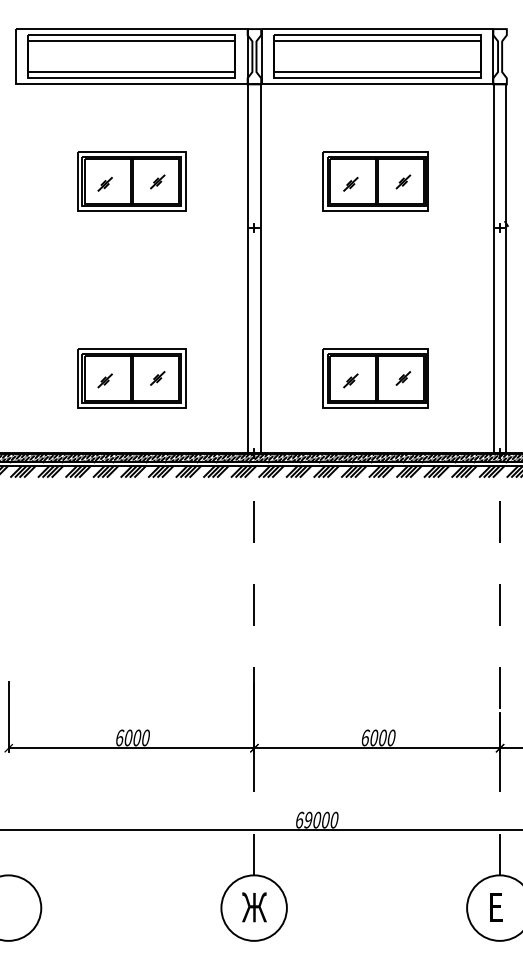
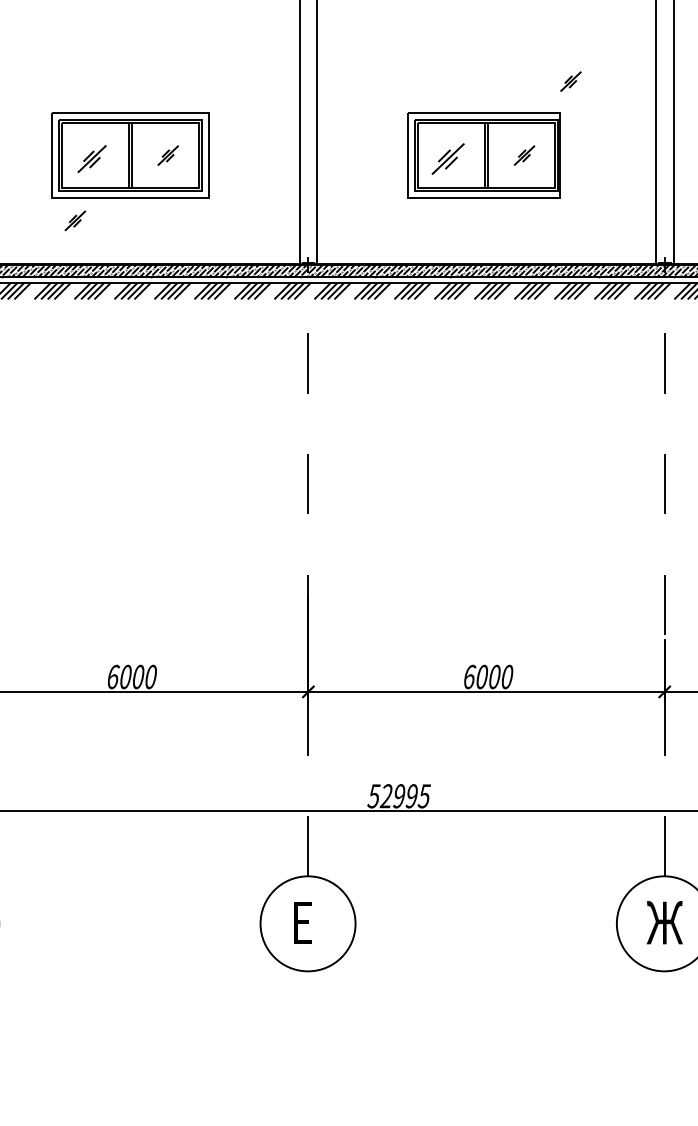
part: (435, 327) -> (571, 81), added
part: (104, 380) -> (90, 158), size x1.4
part: (350, 380) -> (447, 158), size x1.6
part: (93, 423) -> (75, 220), added
text: (316, 819) -> (398, 795), 69000 -> 52995
text: (254, 907) -> (308, 922), Ж -> Е
text: (499, 907) -> (663, 922), Е -> Ж

